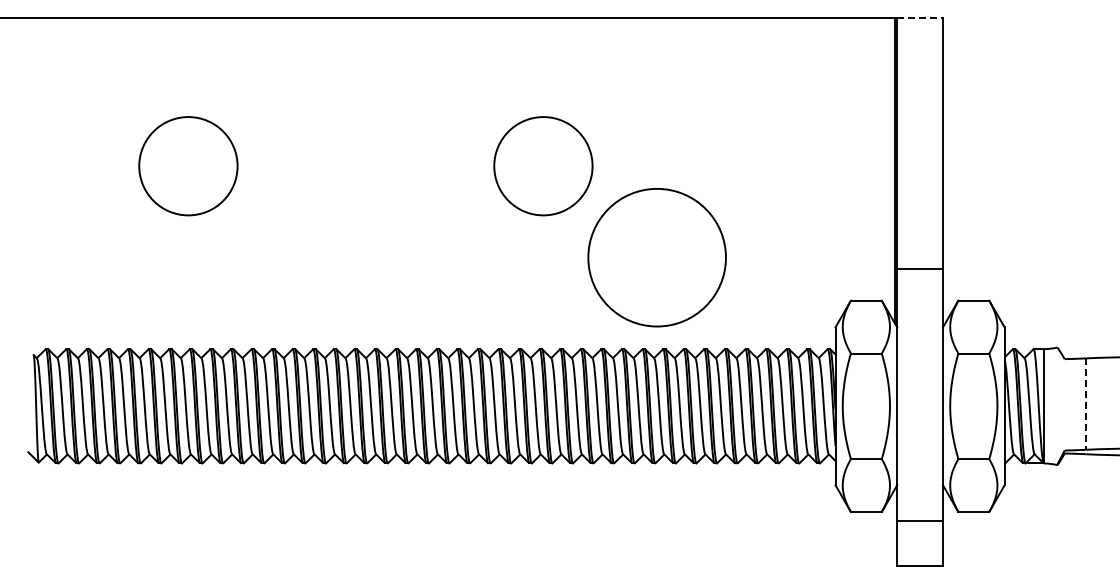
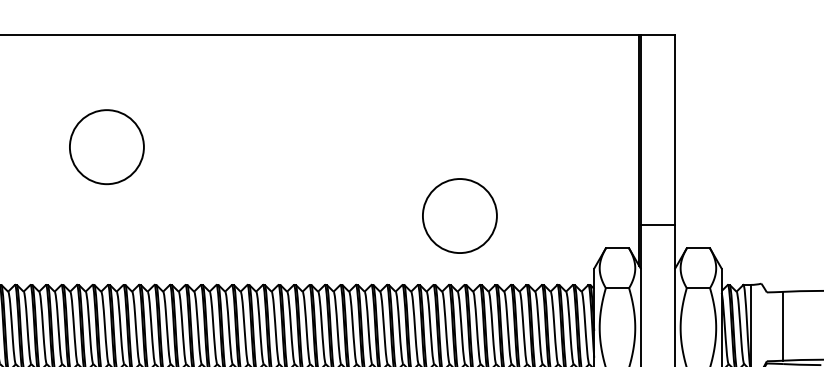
line: (920, 17) -> (658, 35), dashed -> solid
circle: (543, 166) -> (374, 147), removed
circle: (656, 257) -> (459, 215), size x0.71
line: (1086, 404) -> (783, 326), dashed -> solid

